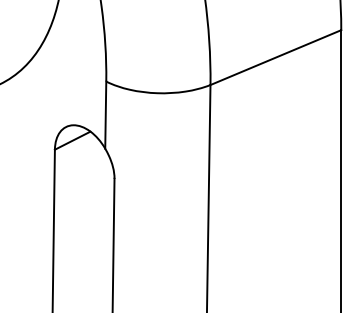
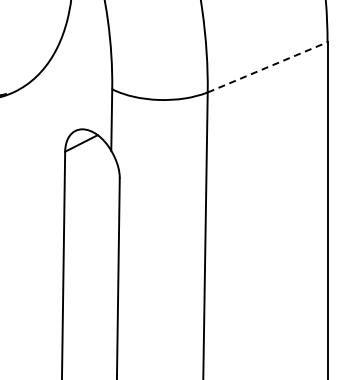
line: (275, 57) -> (267, 67), solid -> dashed

